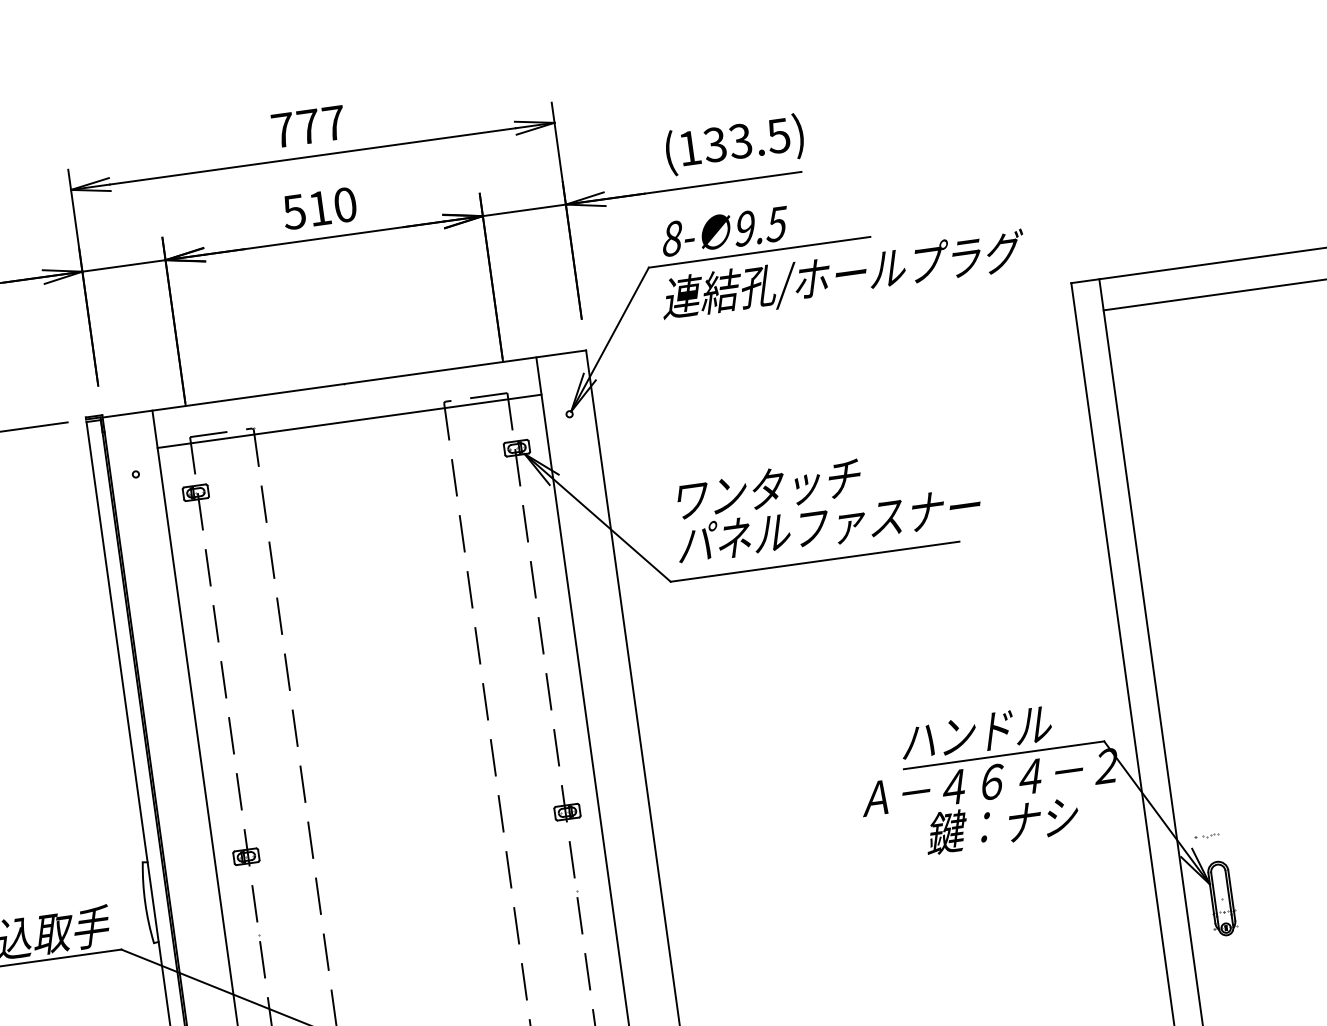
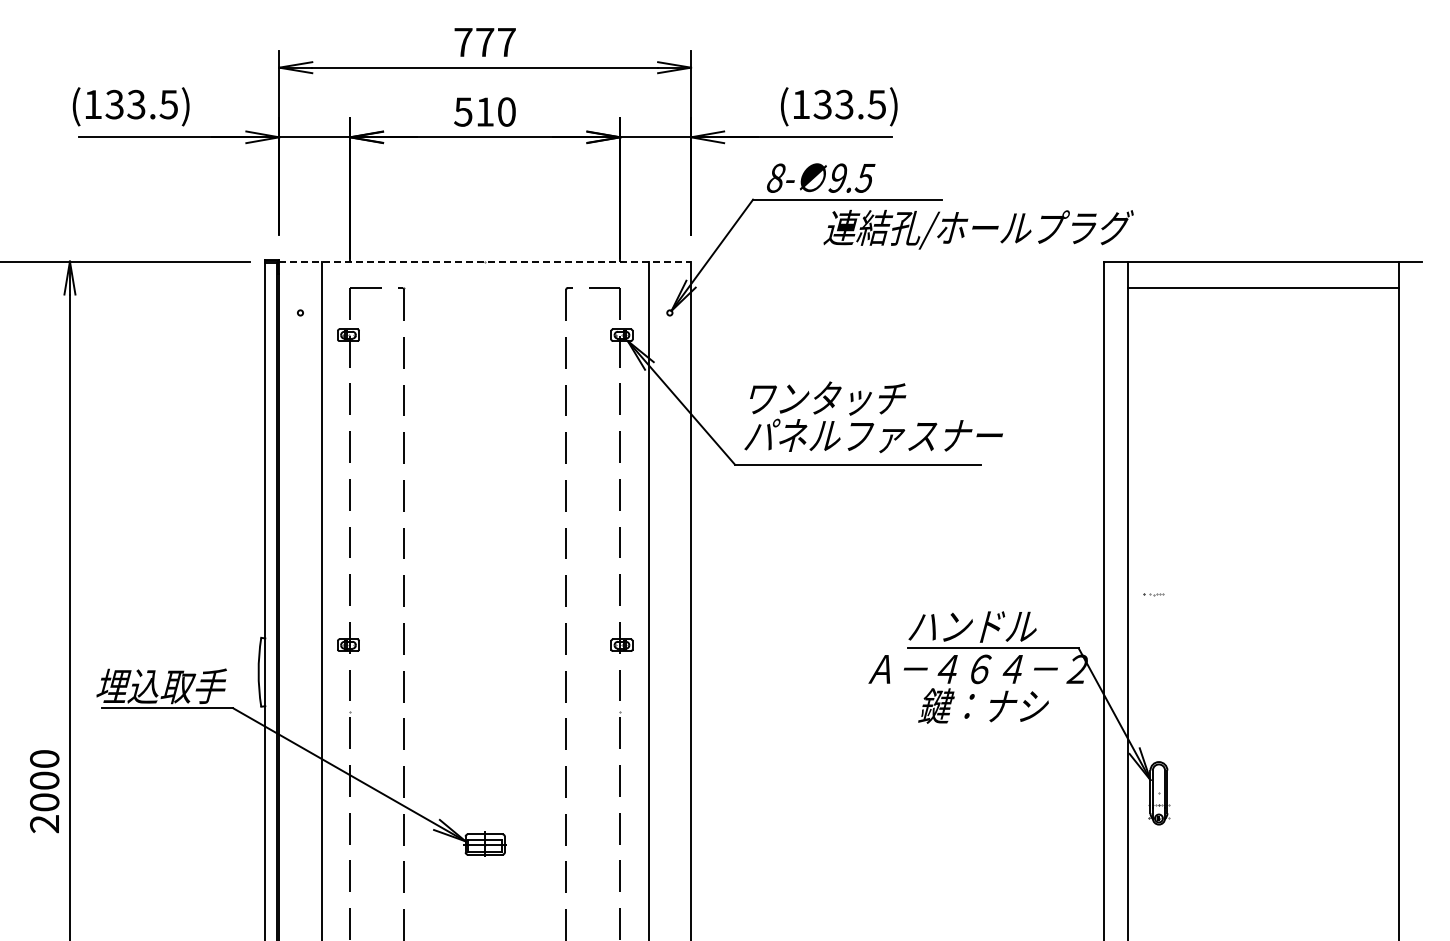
text: (843, 276) -> (978, 229), moved
line: (344, 383) -> (485, 261), solid -> dashed
line: (348, 421) -> (484, 293), removed
part: (1206, 836) -> (1153, 594), moved

